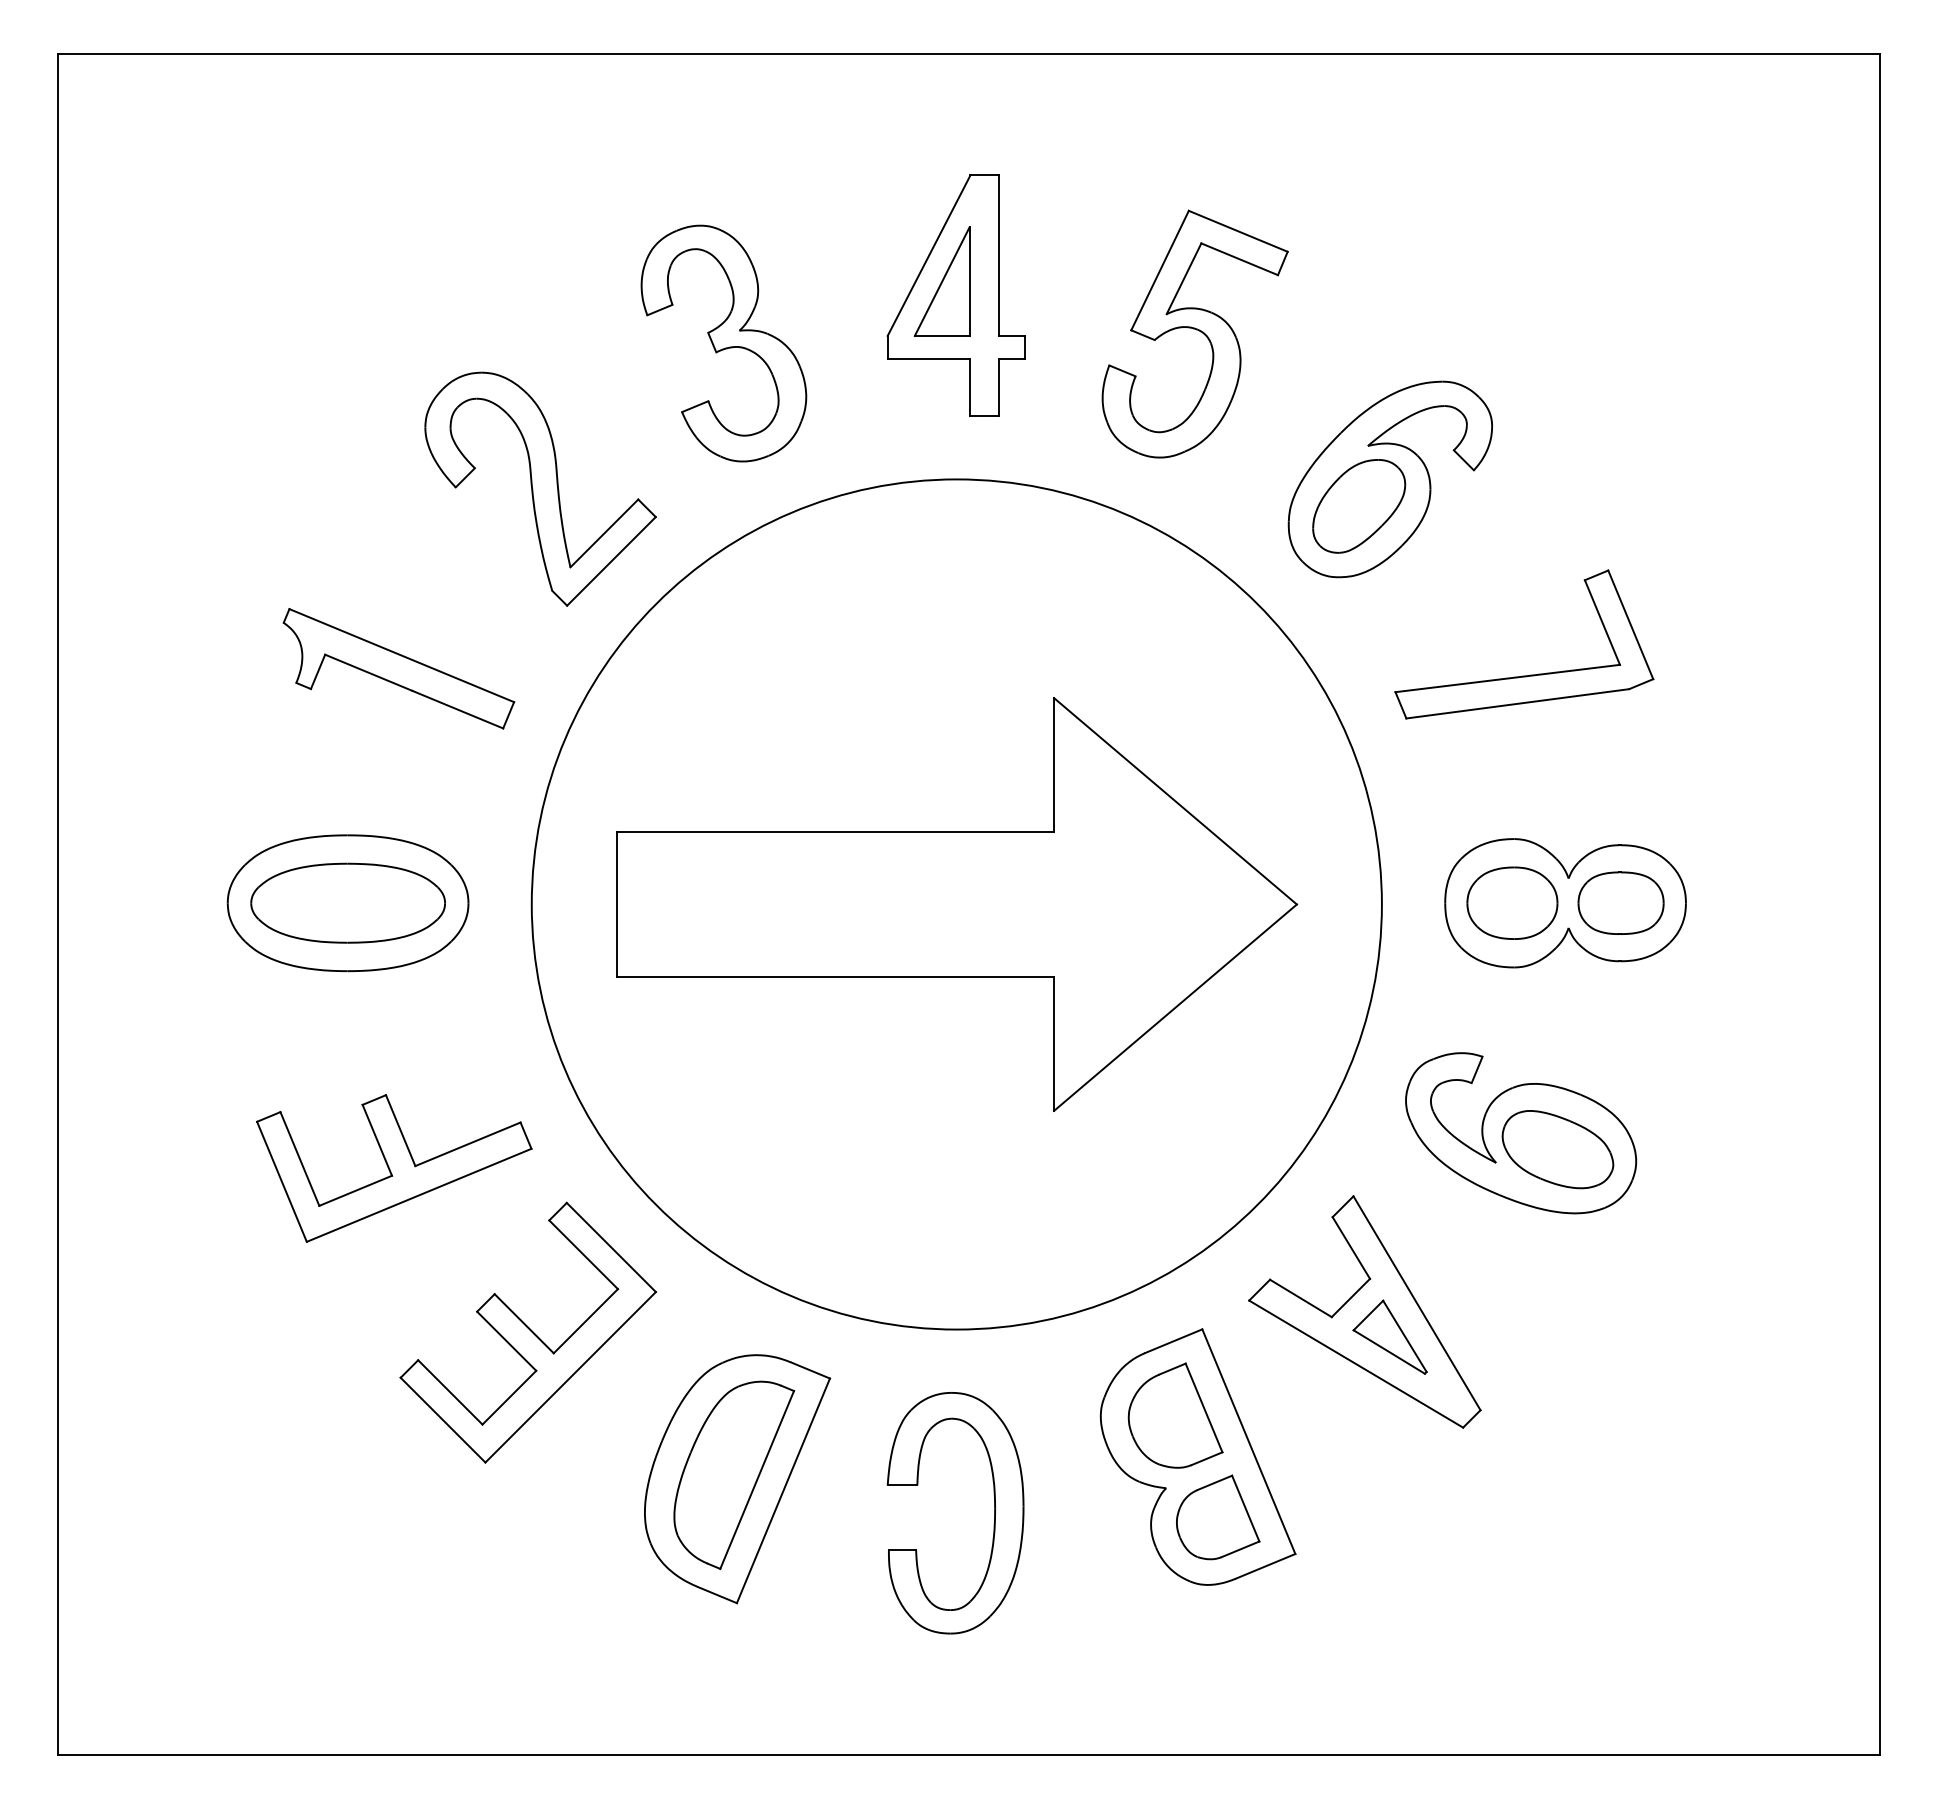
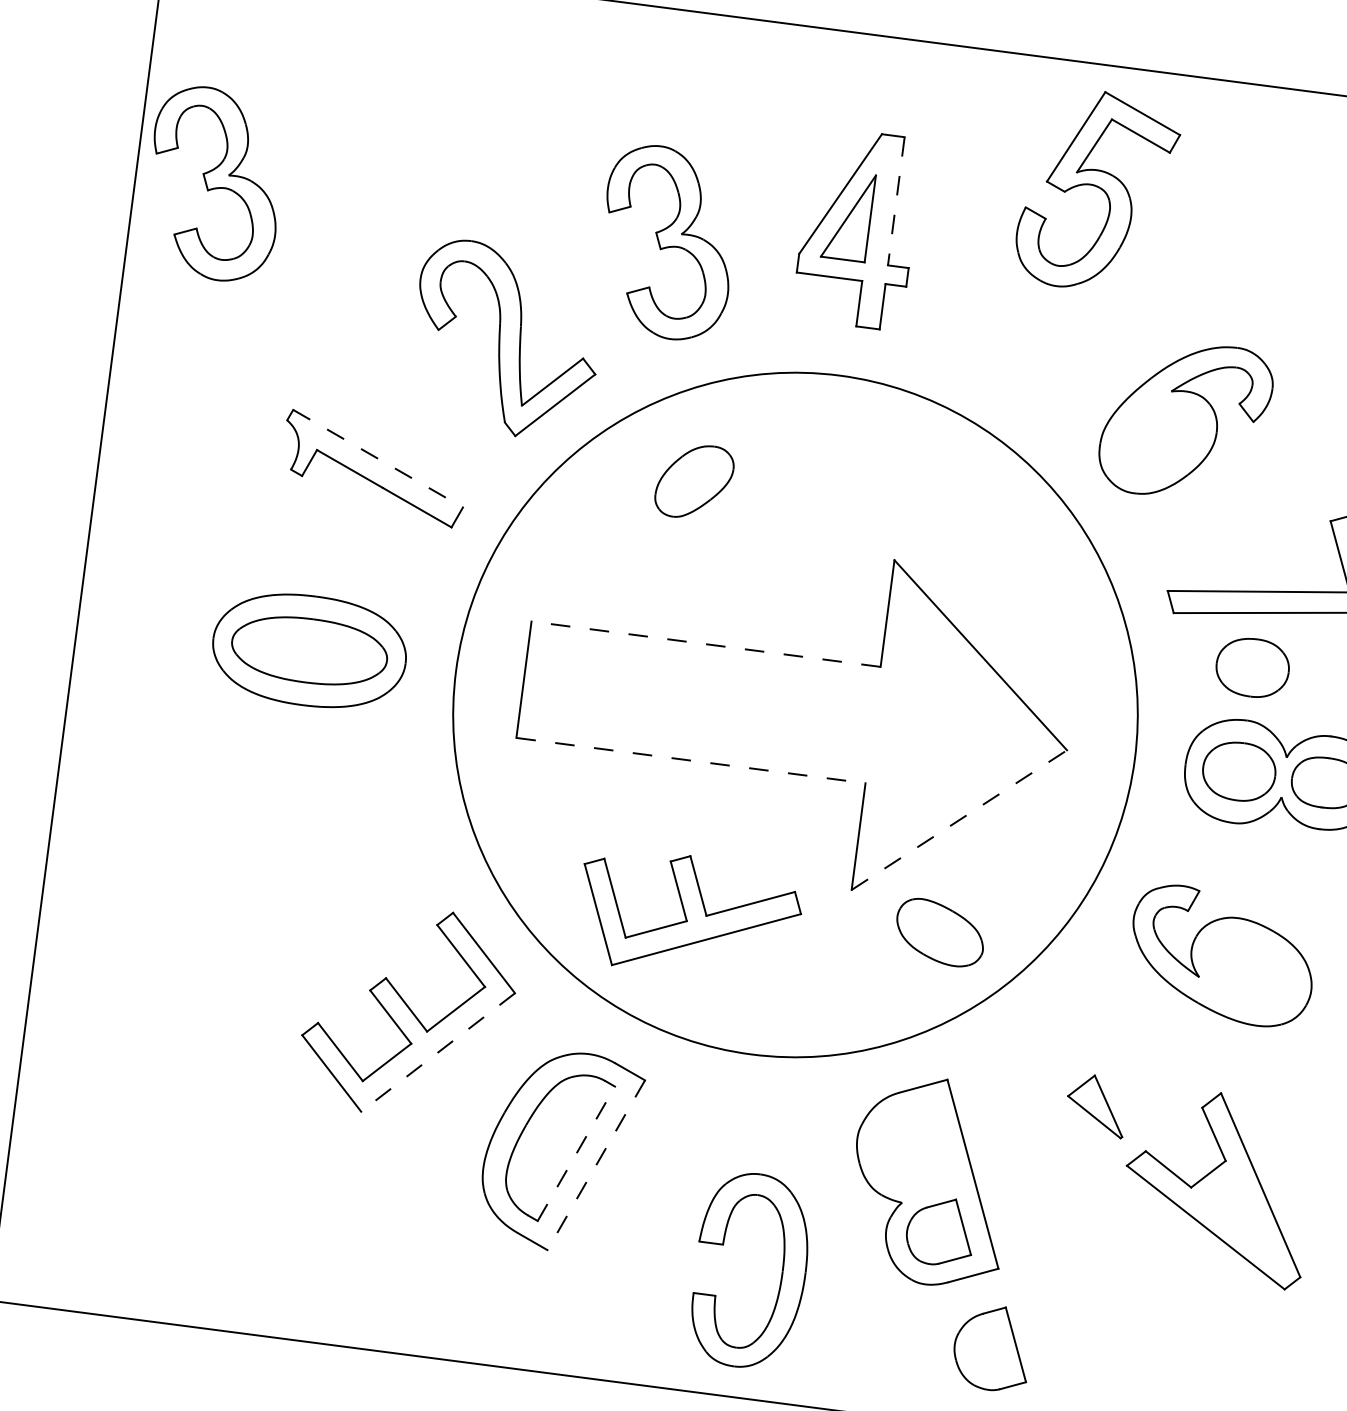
line: (998, 256) -> (895, 201), solid -> dashed
part: (1194, 333) -> (1097, 190), moved
part: (156, 343) -> (214, 184), added
part: (1359, 506) -> (694, 481), moved
line: (401, 655) -> (377, 458), solid -> dashed
part: (1512, 772) -> (1252, 667), added
line: (835, 831) -> (706, 644), solid -> dashed
line: (835, 977) -> (691, 760), solid -> dashed
line: (1175, 1007) -> (959, 819), solid -> dashed
part: (1557, 1149) -> (939, 932), moved
part: (394, 1168) -> (689, 915), moved
part: (1364, 1311) -> (1217, 1186), moved
line: (570, 1377) -> (437, 1052), solid -> dashed
part: (1175, 1415) -> (992, 1347), moved
line: (757, 1479) -> (576, 1153), solid -> dashed
line: (783, 1490) -> (596, 1164), solid -> dashed
part: (994, 1513) -> (781, 1275), moved

